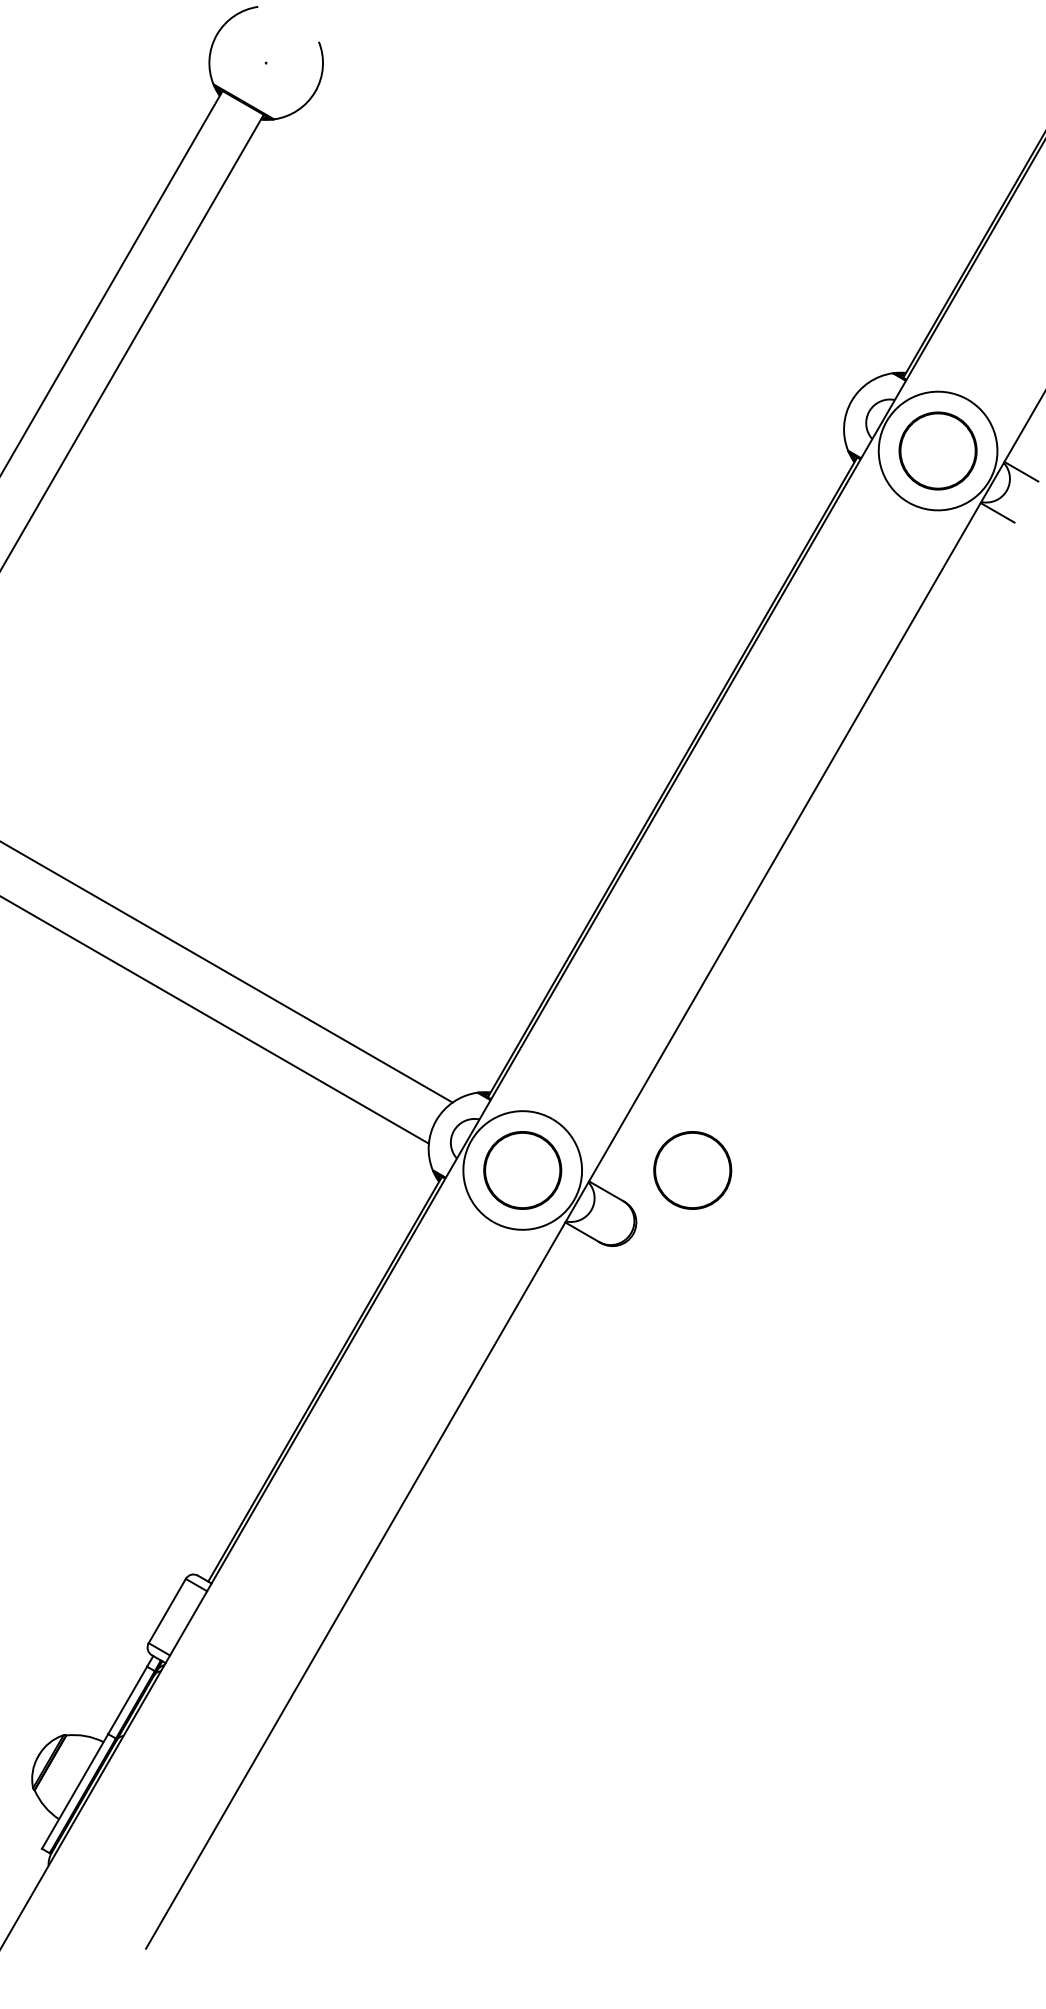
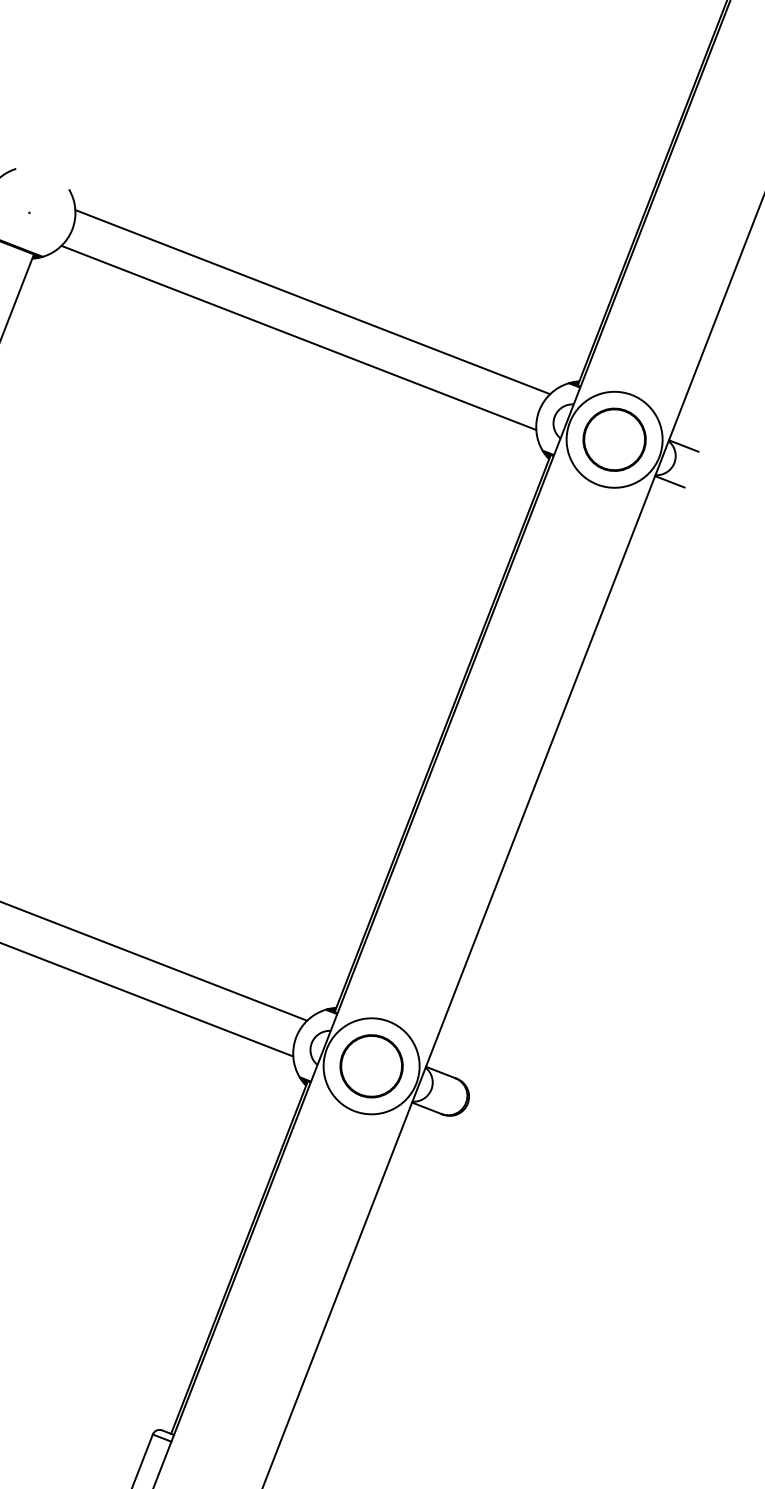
line: (595, 225) -> (312, 301), added
line: (571, 266) -> (298, 337), added
circle: (692, 1170) -> (507, 1045), removed

